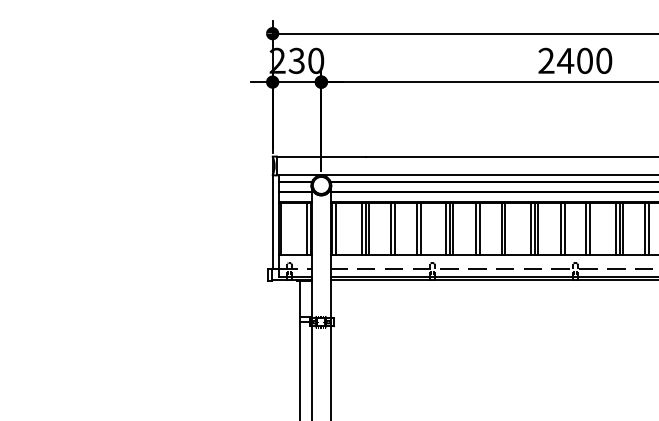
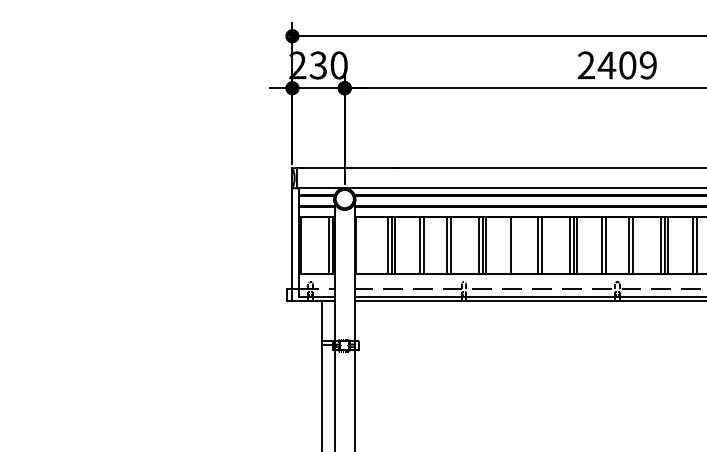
text: (603, 60) -> (647, 65), 2400 -> 2409
line: (336, 228) -> (360, 245), removed
line: (480, 228) -> (515, 245), removed

